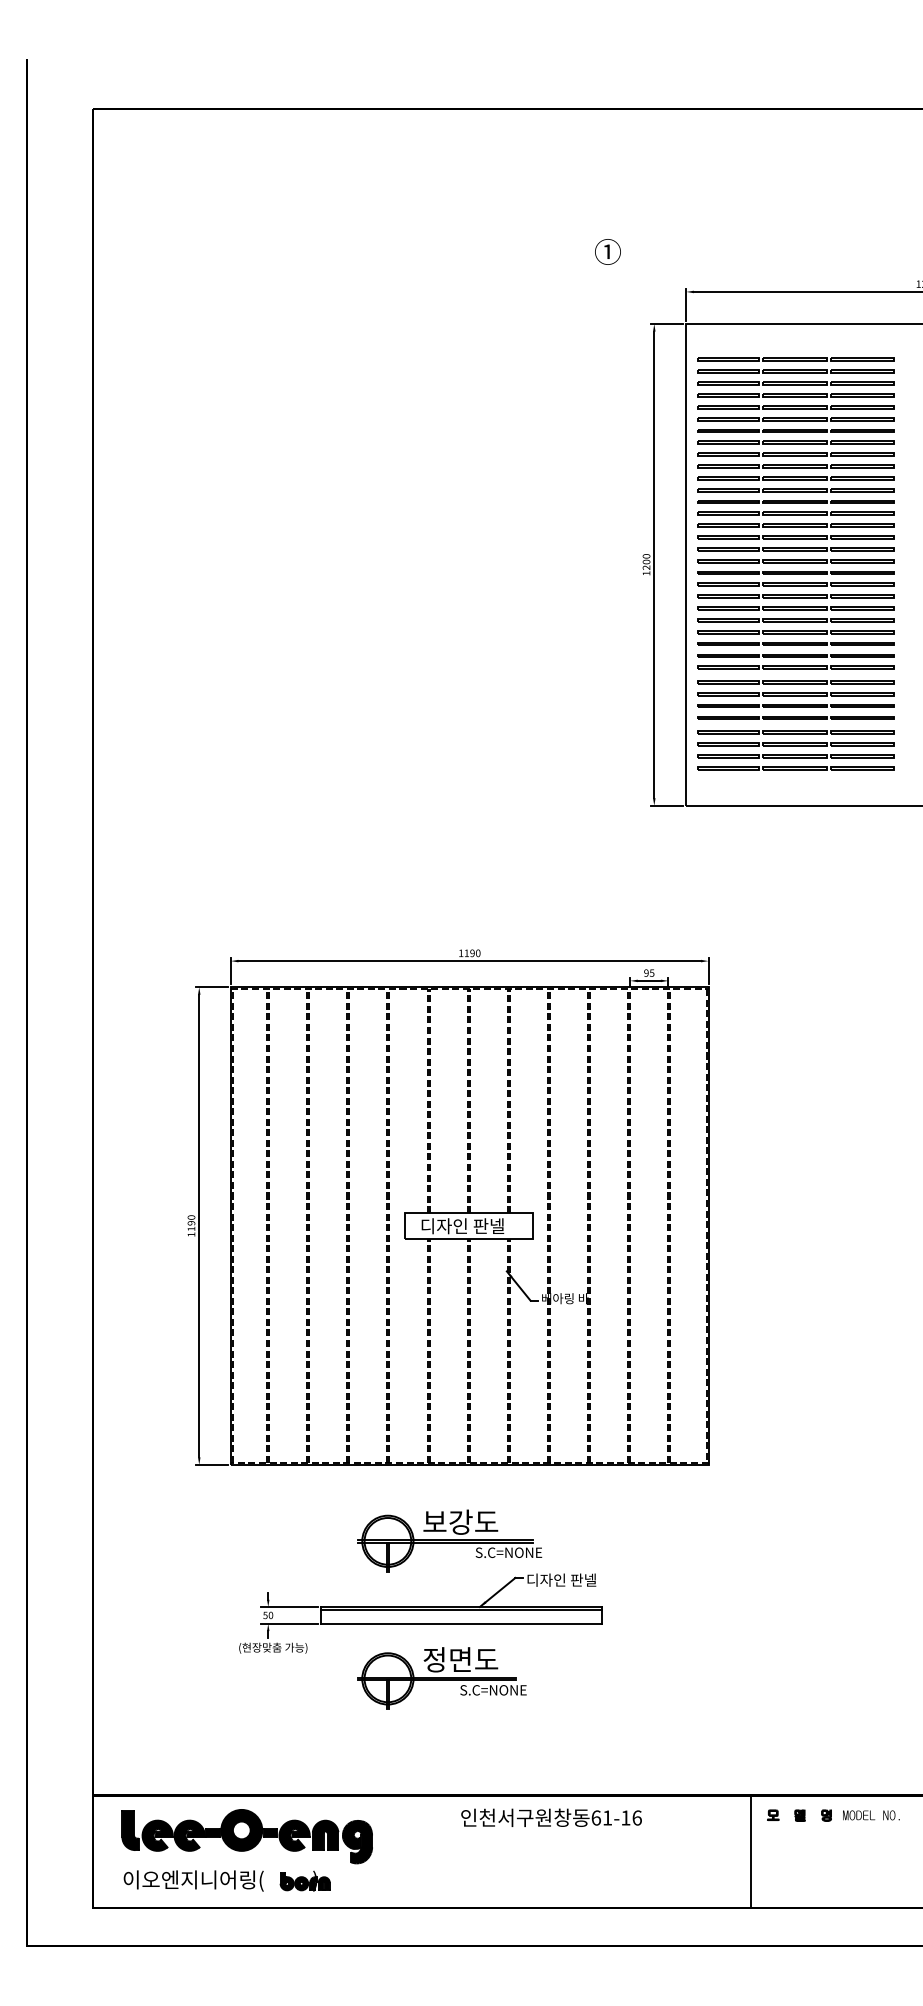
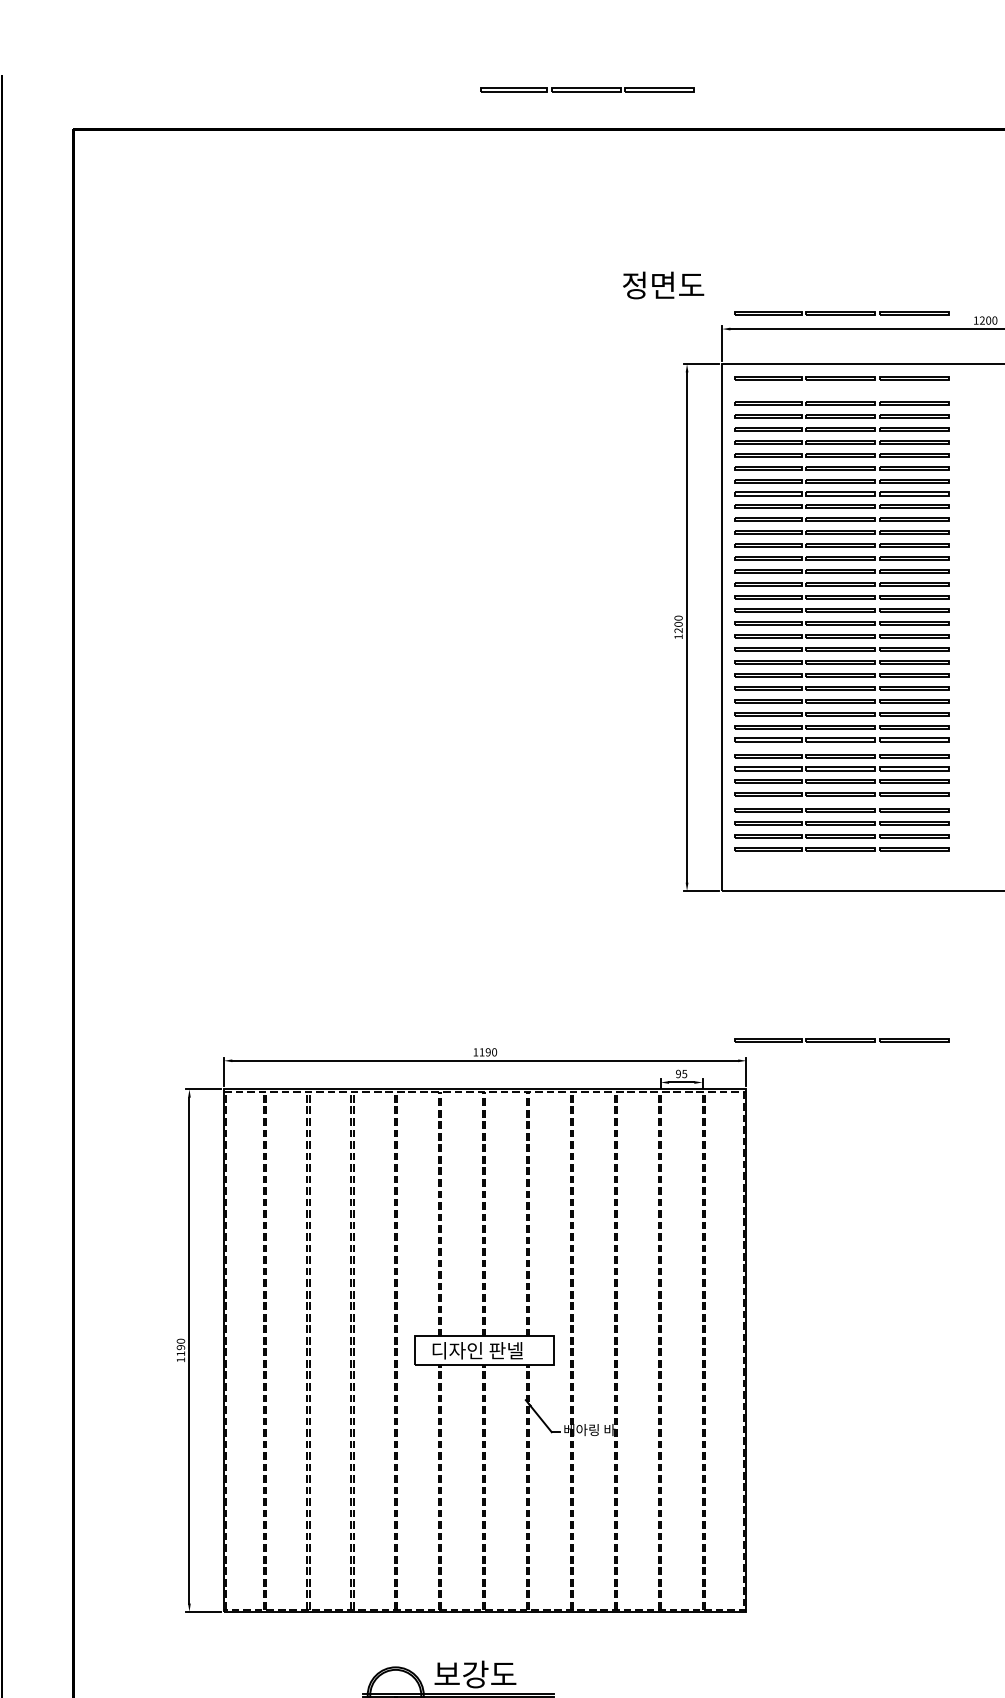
line: (562, 72) -> (586, 89), added
text: (632, 251) -> (663, 284), ① -> 정면도
line: (795, 276) -> (841, 312), added
line: (795, 336) -> (841, 377), added
line: (795, 941) -> (841, 1039), added

